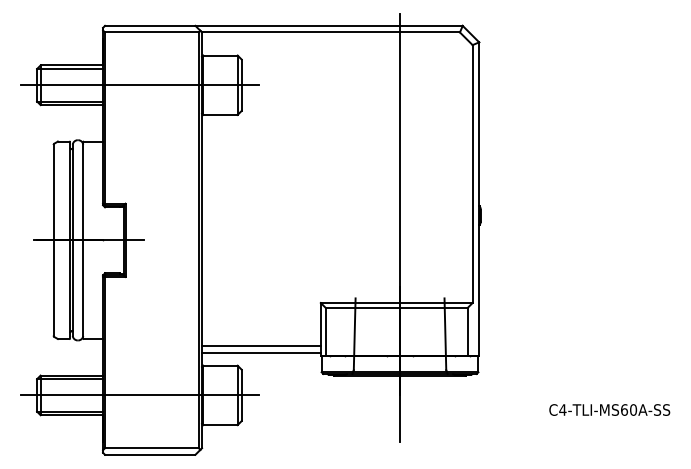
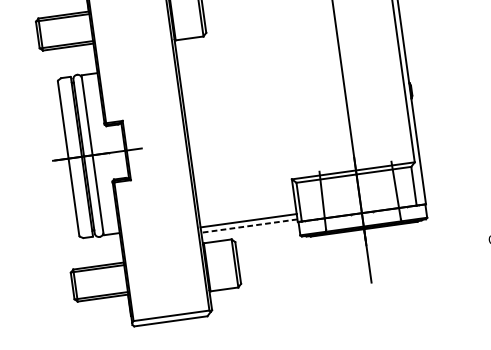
line: (139, 85) -> (120, 23), removed
line: (260, 352) -> (248, 226), solid -> dashed
line: (139, 395) -> (155, 274), removed

